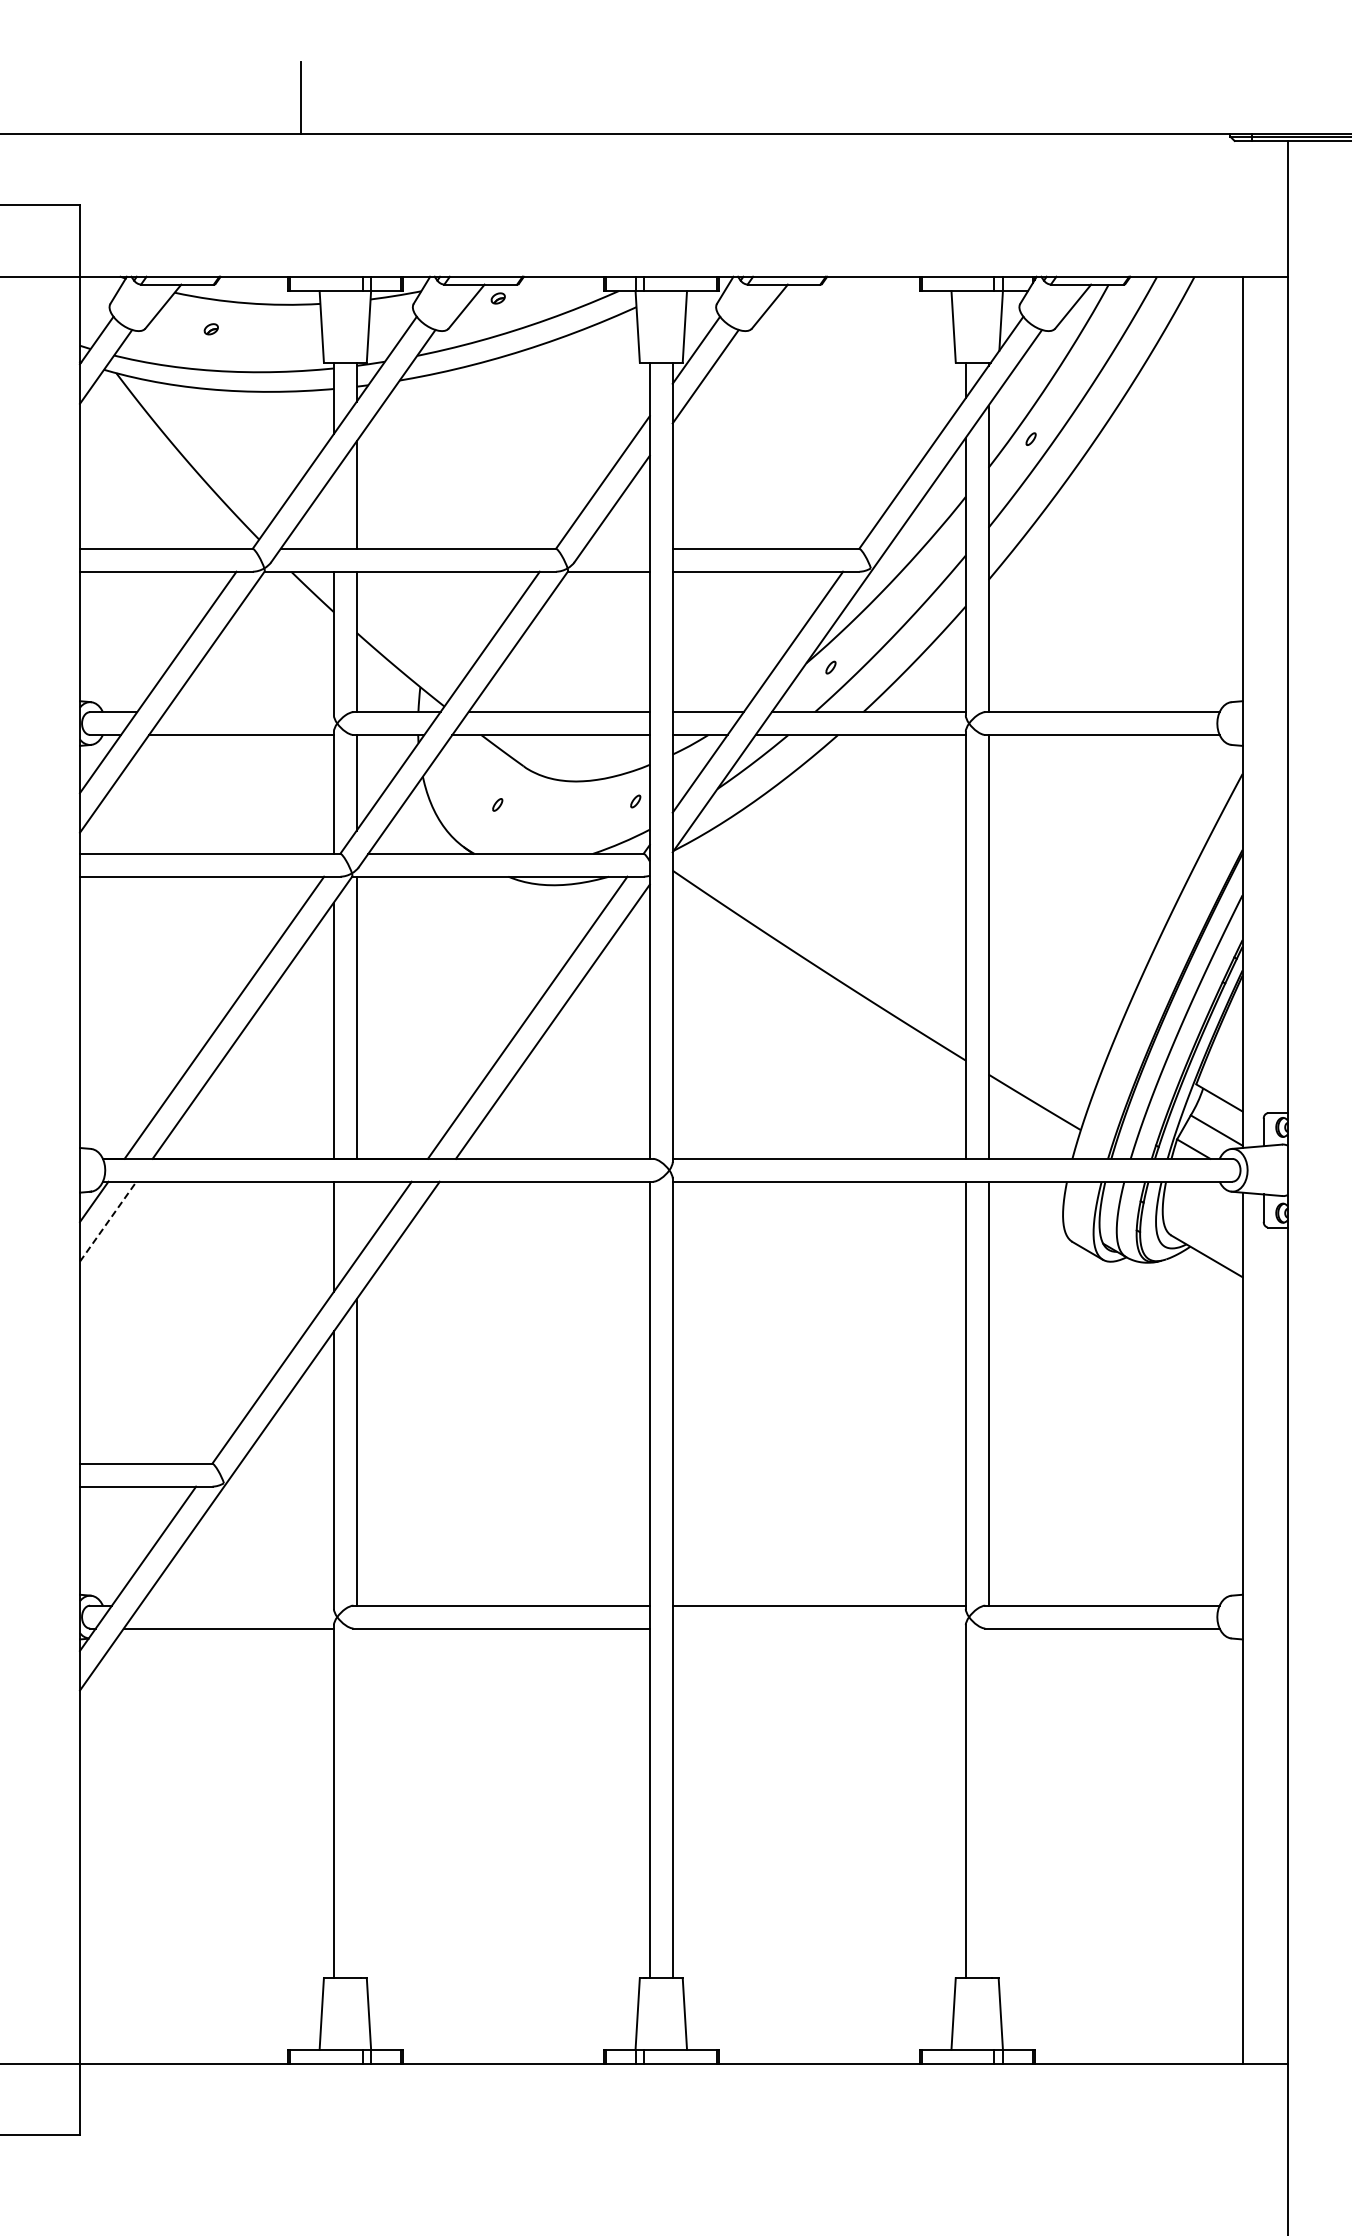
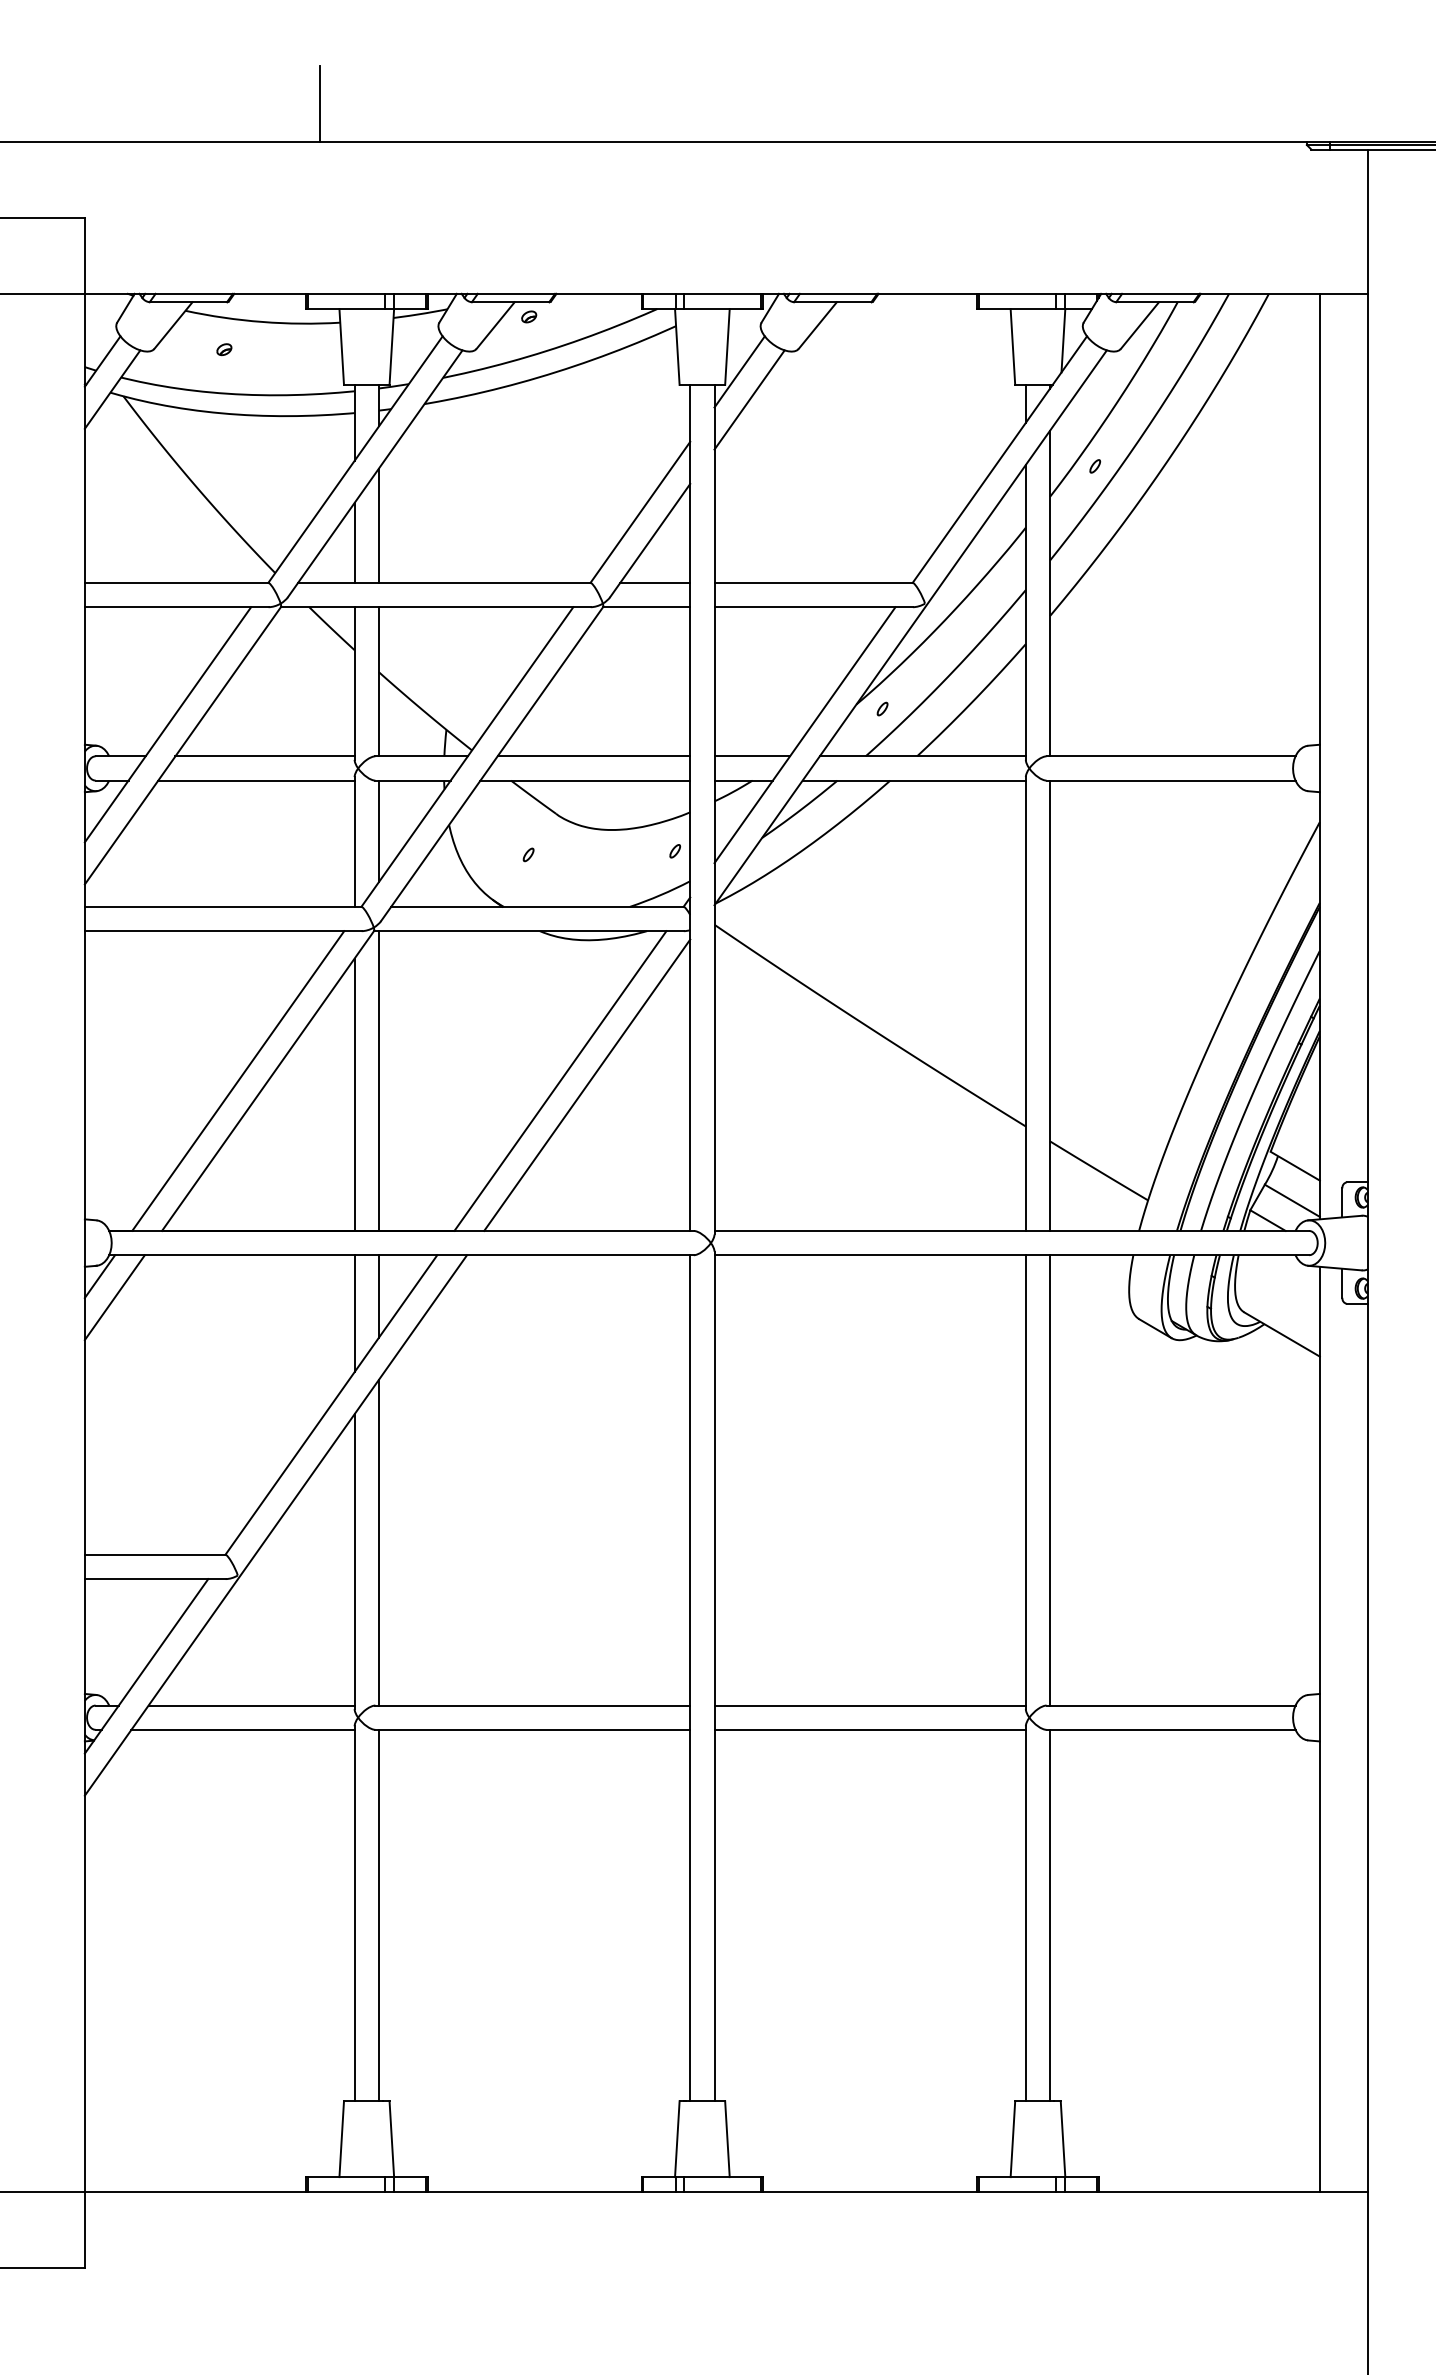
line: (333, 510) -> (354, 542), added
line: (616, 548) -> (654, 582), added
line: (249, 712) -> (264, 756), added
line: (356, 1220) -> (378, 1296), added
line: (108, 1221) -> (115, 1297), dashed -> solid
line: (236, 1605) -> (251, 1705), added
line: (818, 1628) -> (869, 1729), added
line: (356, 1803) -> (378, 1915), added
line: (988, 1803) -> (1049, 1915), added

